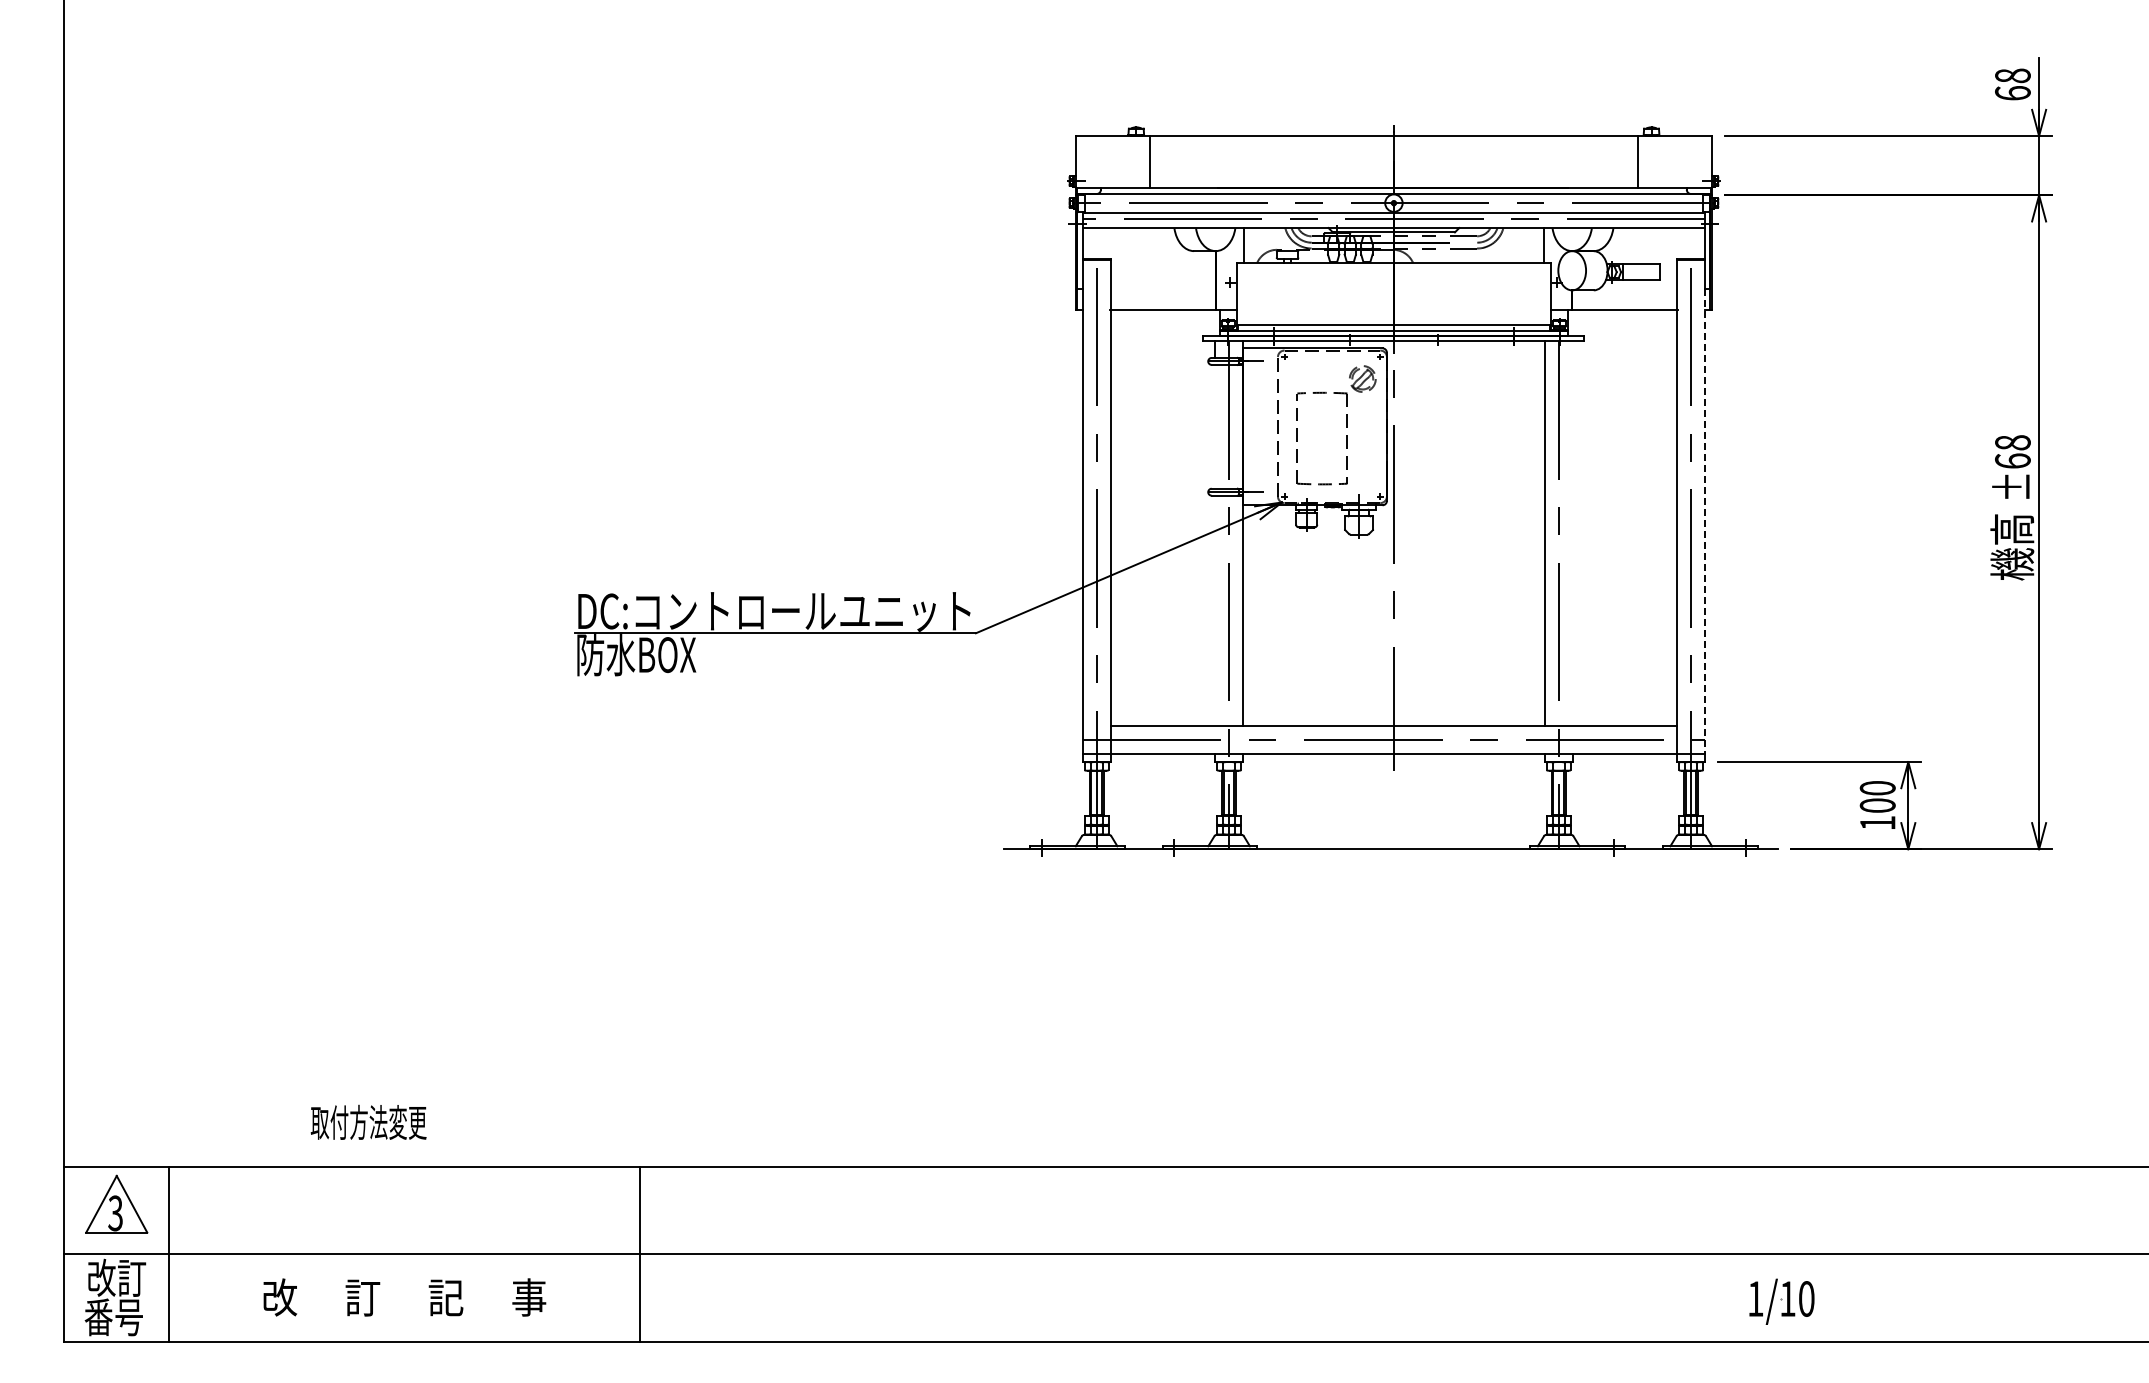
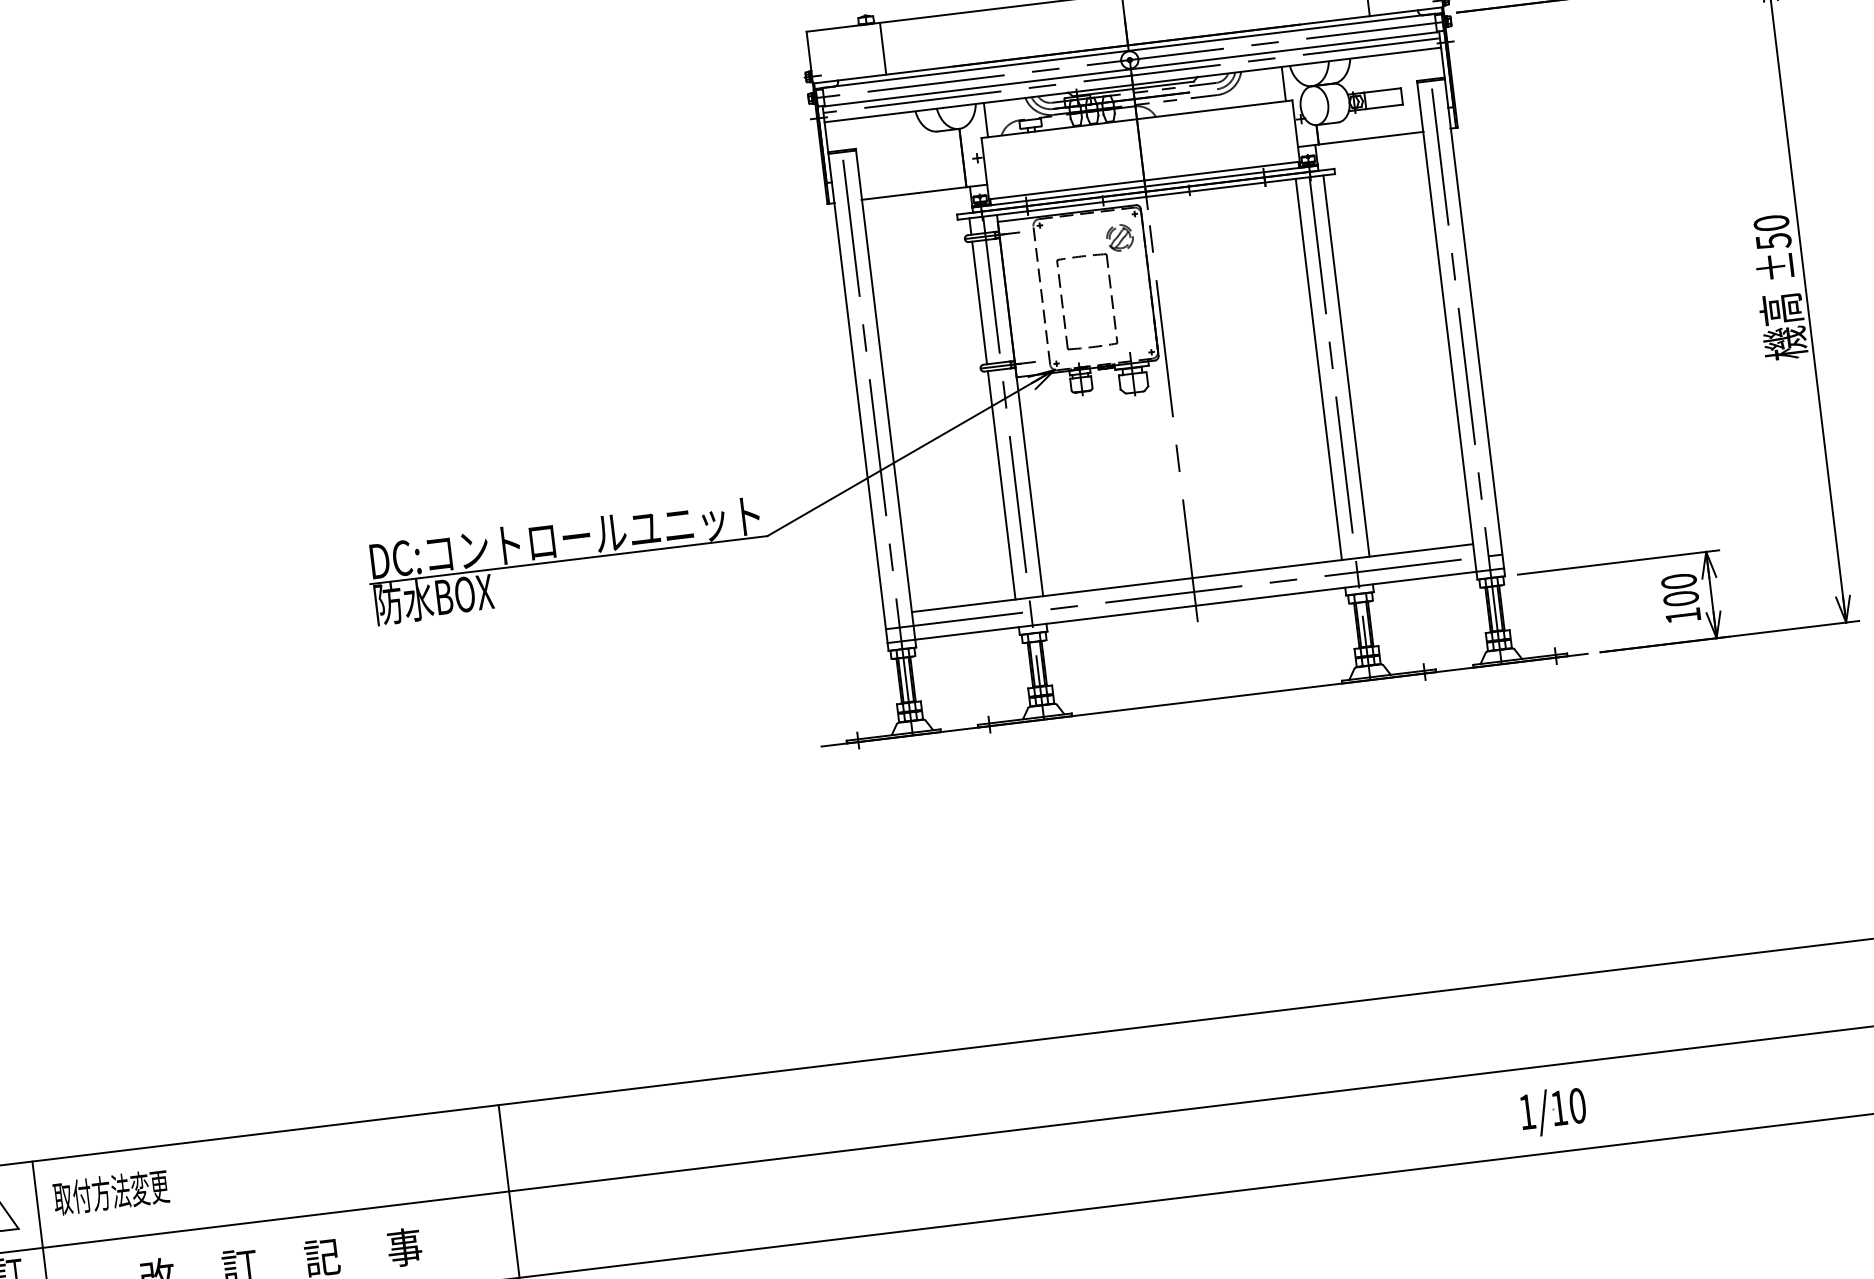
line: (1215, 426) -> (979, 302), added
text: (2012, 452) -> (1772, 232), ±68 -> ±50
line: (1705, 521) -> (1476, 337), dashed -> solid
line: (1572, 533) -> (1346, 365), added
line: (1215, 610) -> (1001, 484), added
text: (368, 1121) -> (110, 1191), moved
part: (1781, 1301) -> (1553, 1111), moved

